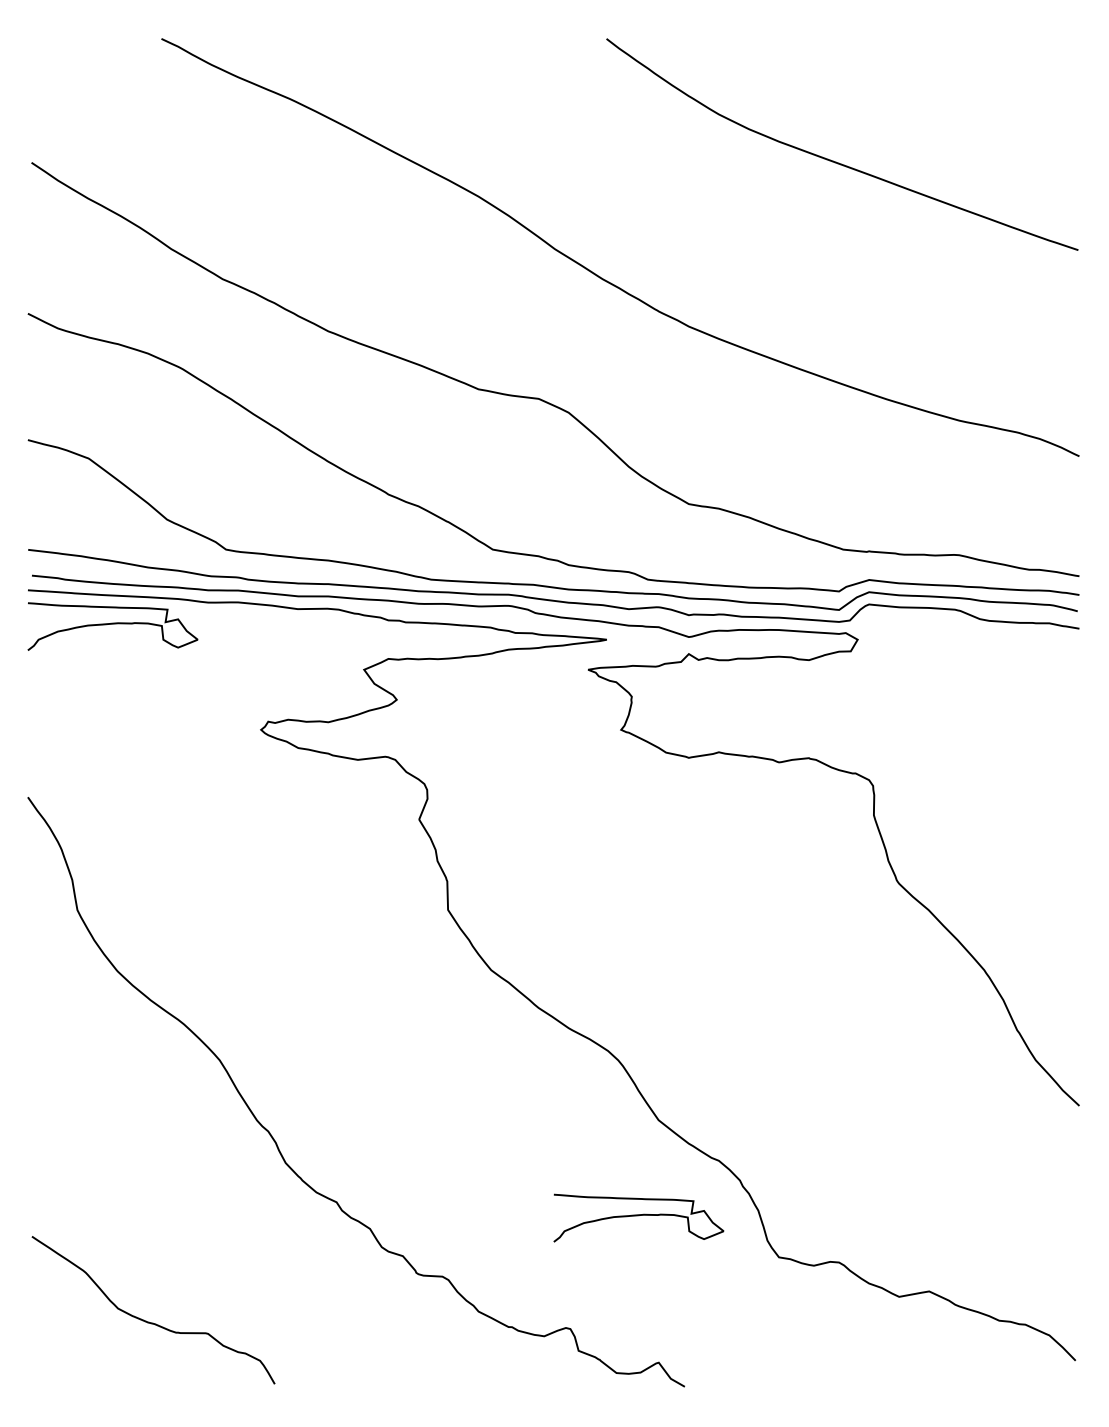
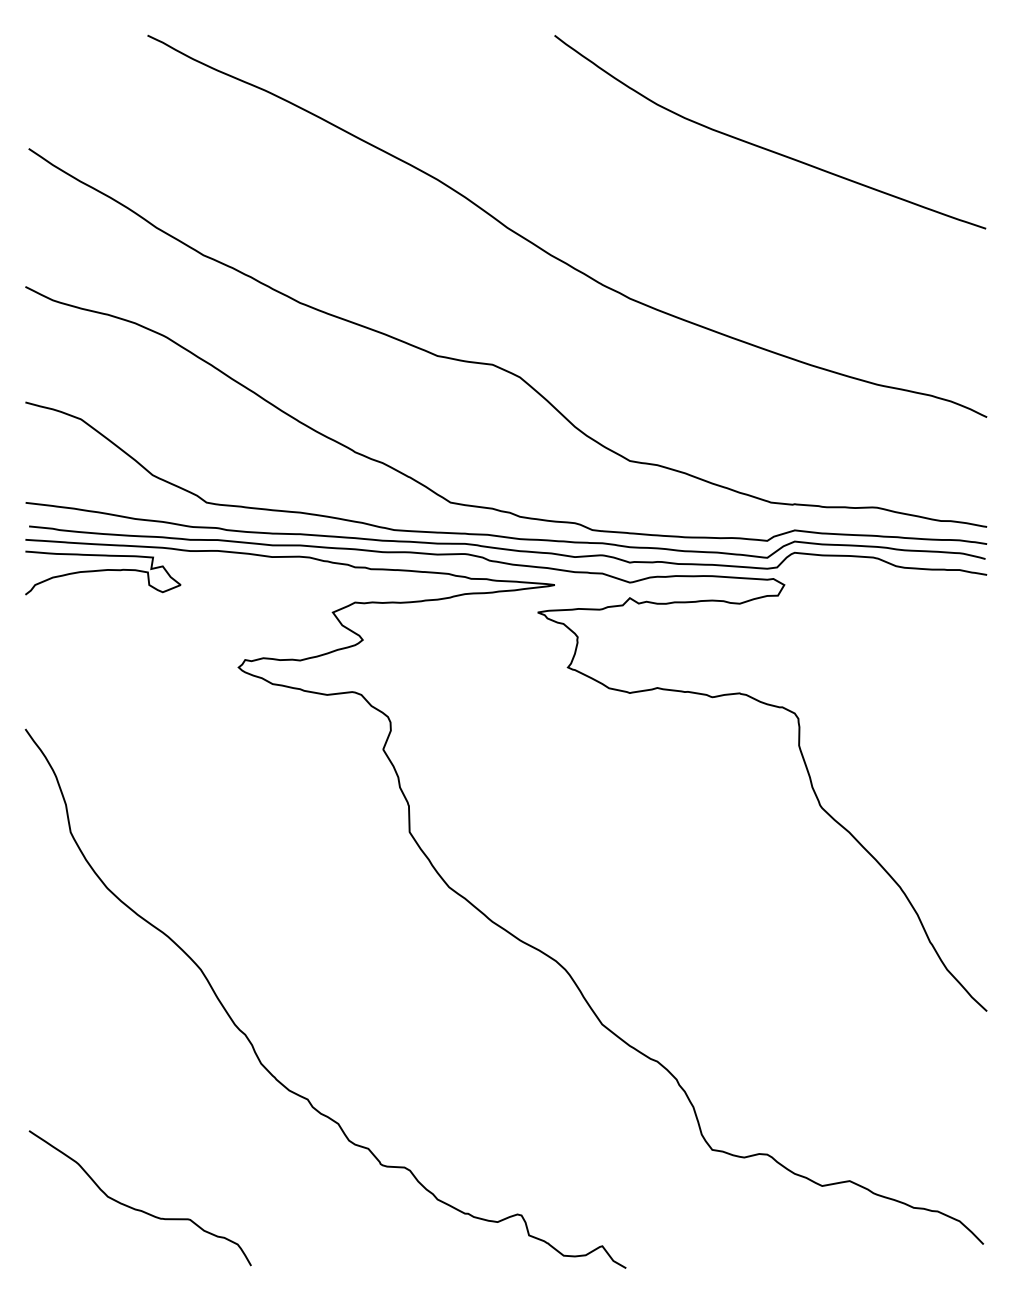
curve: (639, 1216) -> (584, 1112), removed

